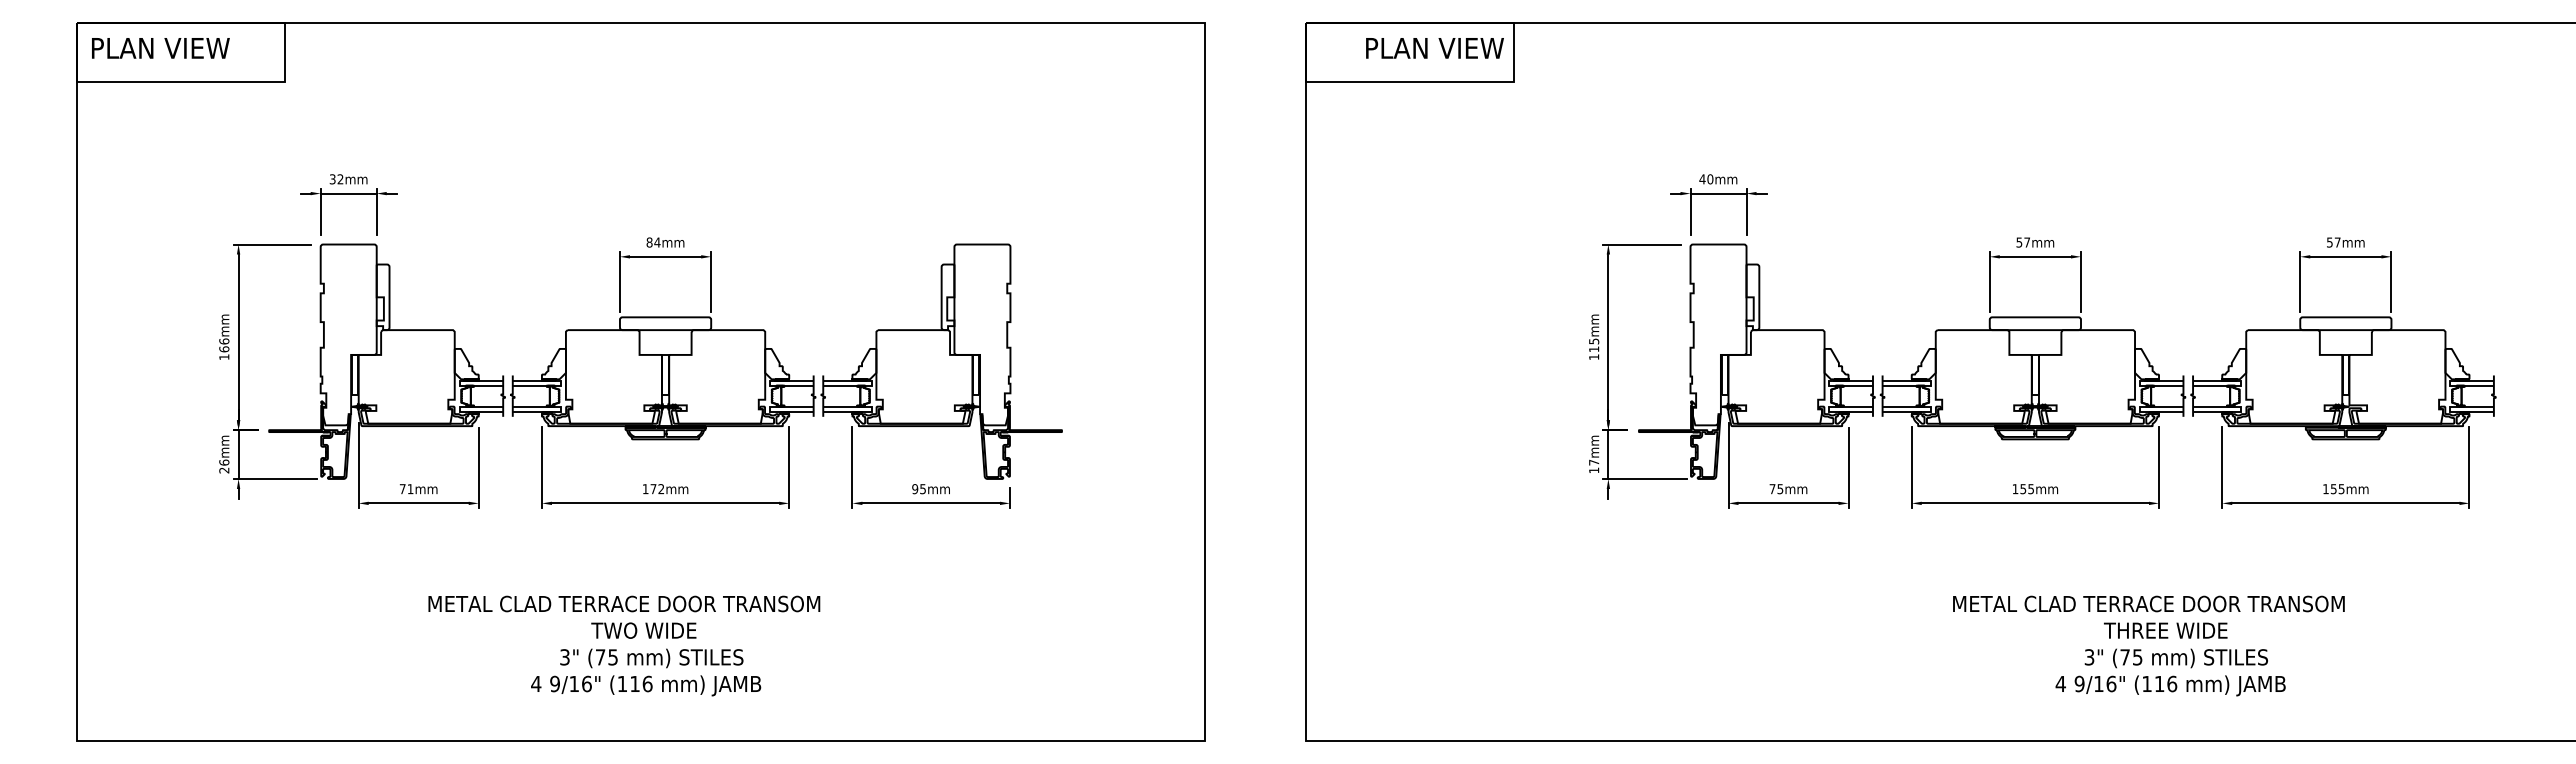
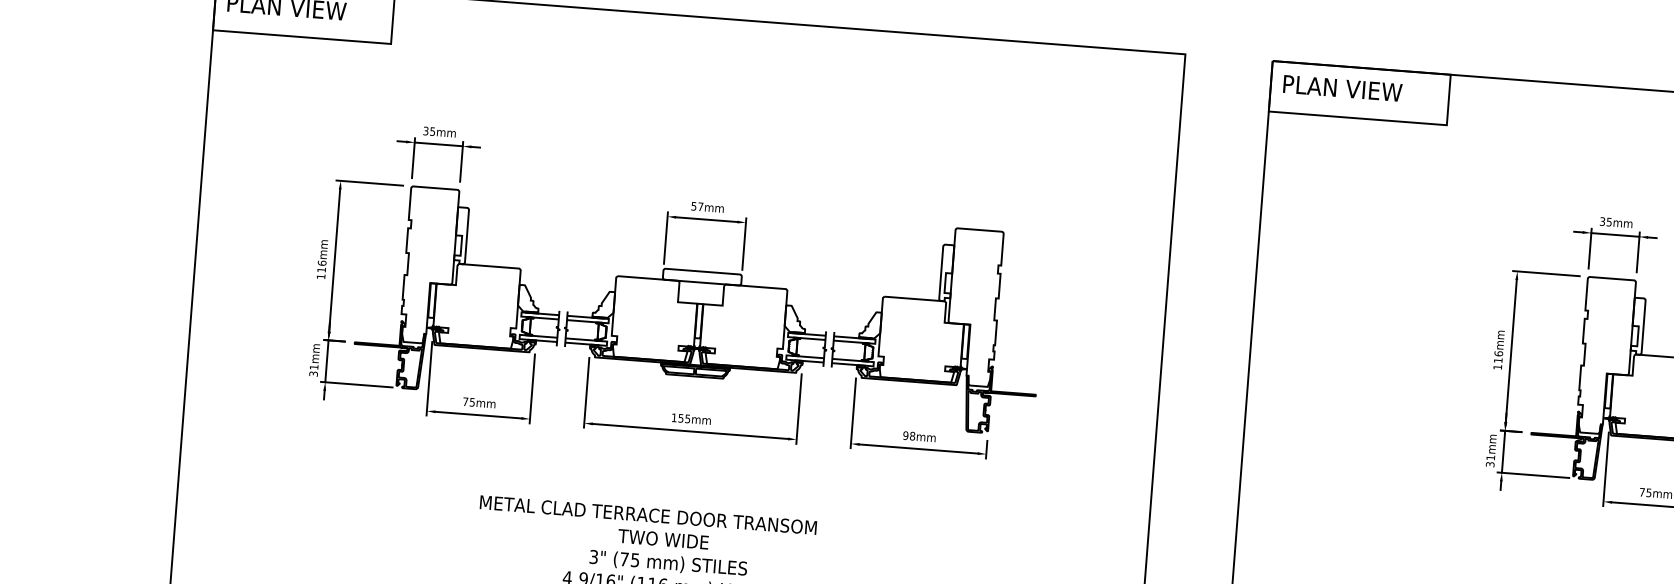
text: (1434, 48) -> (1342, 88), moved
text: (340, 179) -> (432, 131), 32mm -> 35mm
text: (1706, 179) -> (1606, 222), 40mm -> 35mm
text: (653, 242) -> (697, 206), 84mm -> 57mm
text: (1594, 341) -> (1499, 353), 115mm -> 116mm
text: (224, 349) -> (321, 270), 166mm -> 116mm
text: (224, 466) -> (314, 370), 26mm -> 31mm
text: (1594, 466) -> (1490, 461), 17mm -> 31mm
text: (410, 489) -> (472, 402), 71mm -> 75mm
text: (657, 489) -> (684, 418), 172mm -> 155mm
text: (923, 489) -> (912, 436), 95mm -> 98mm

